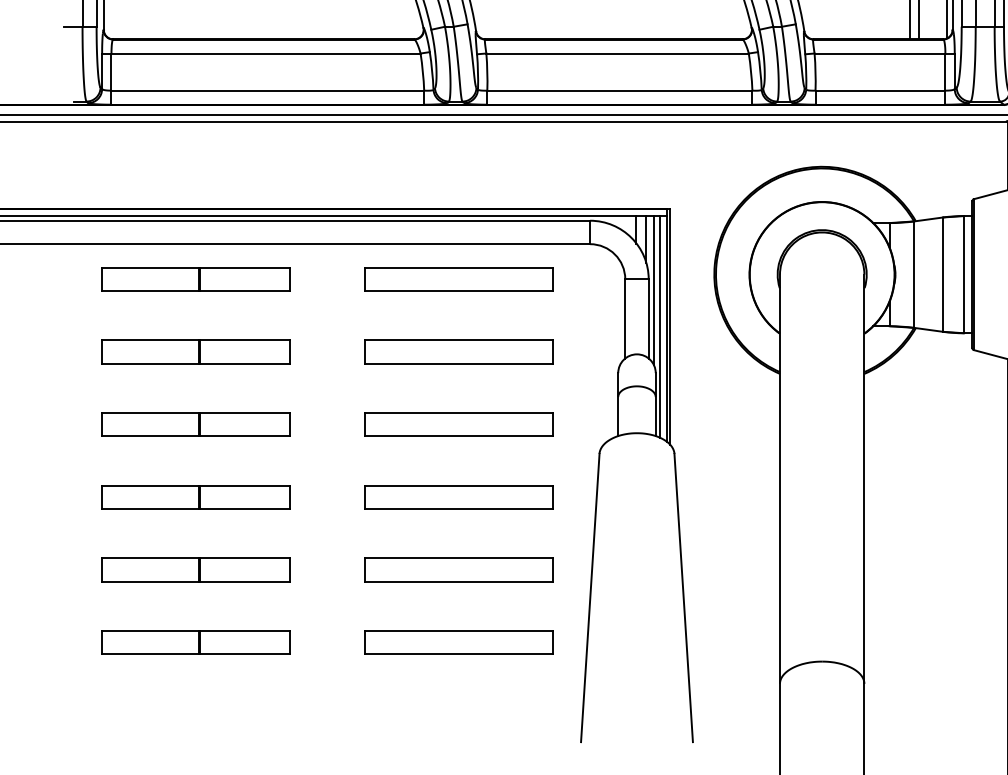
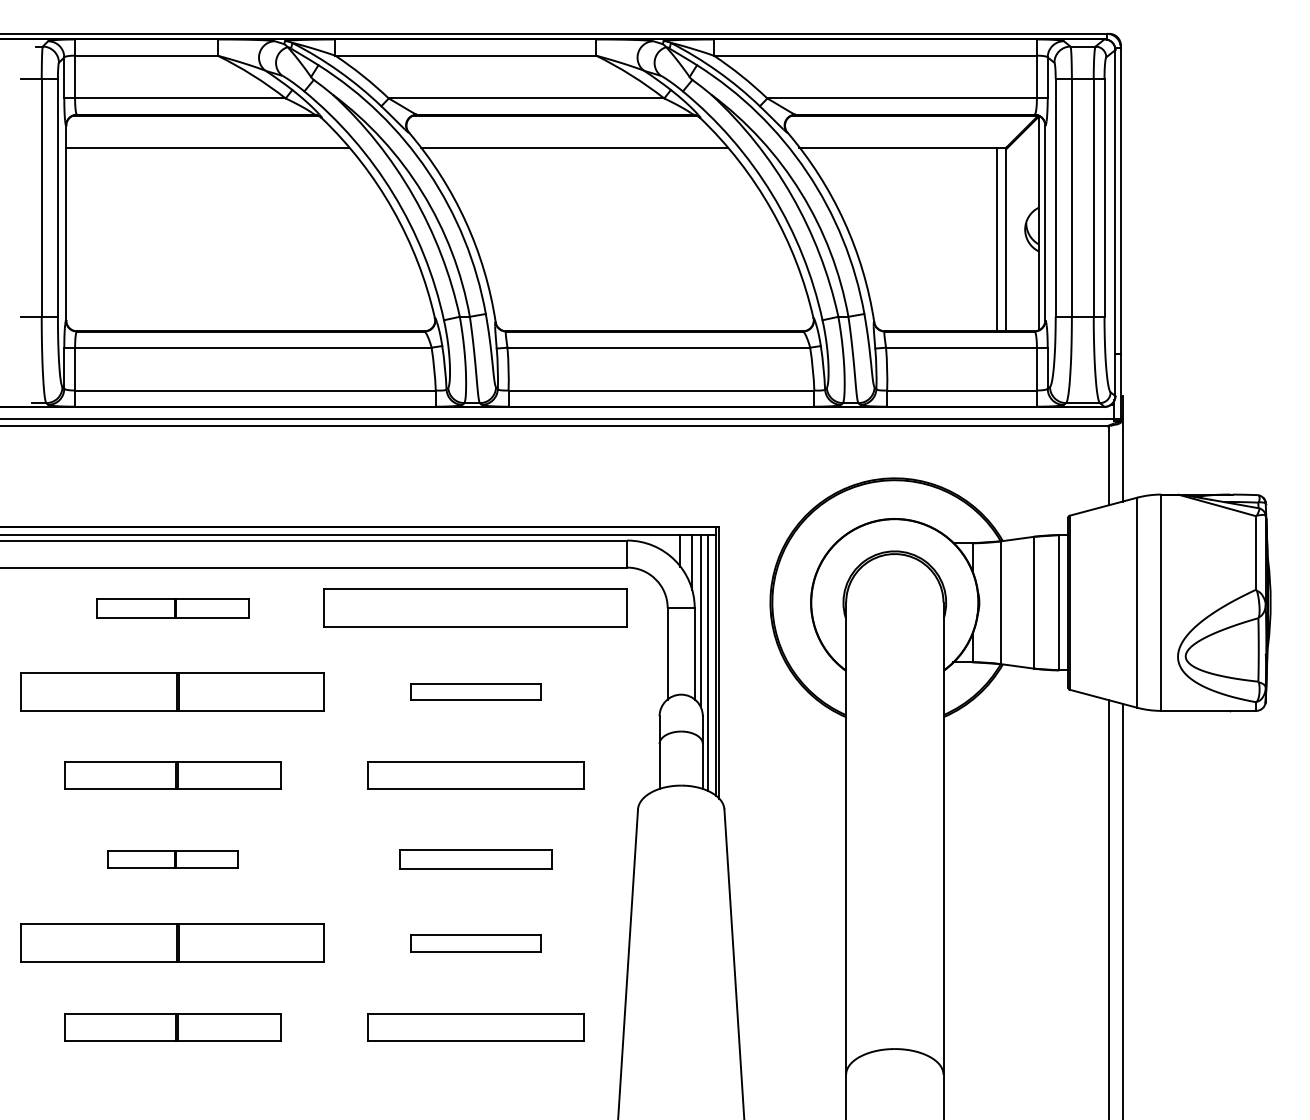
part: (195, 279) -> (172, 608), size x0.7
part: (458, 279) -> (475, 608), size x1.4
part: (195, 351) -> (172, 691), size x1.4
part: (458, 351) -> (475, 691), size x0.6
part: (195, 497) -> (172, 859), size x0.6
part: (458, 497) -> (475, 859), size x0.7
part: (195, 570) -> (172, 943), size x1.4
part: (458, 570) -> (475, 943), size x0.6

